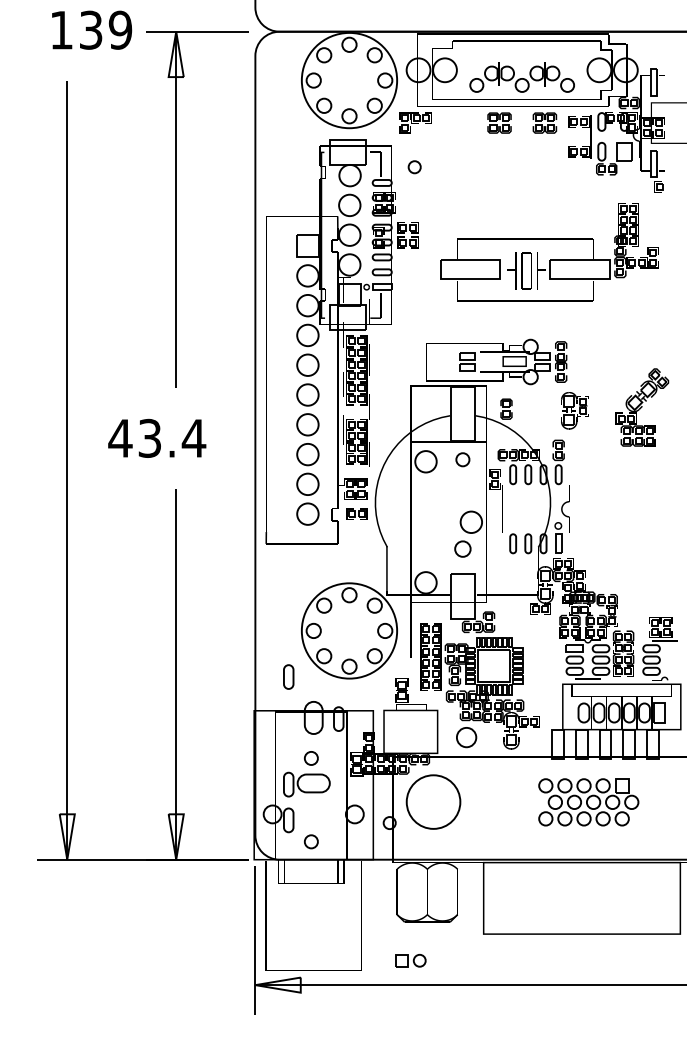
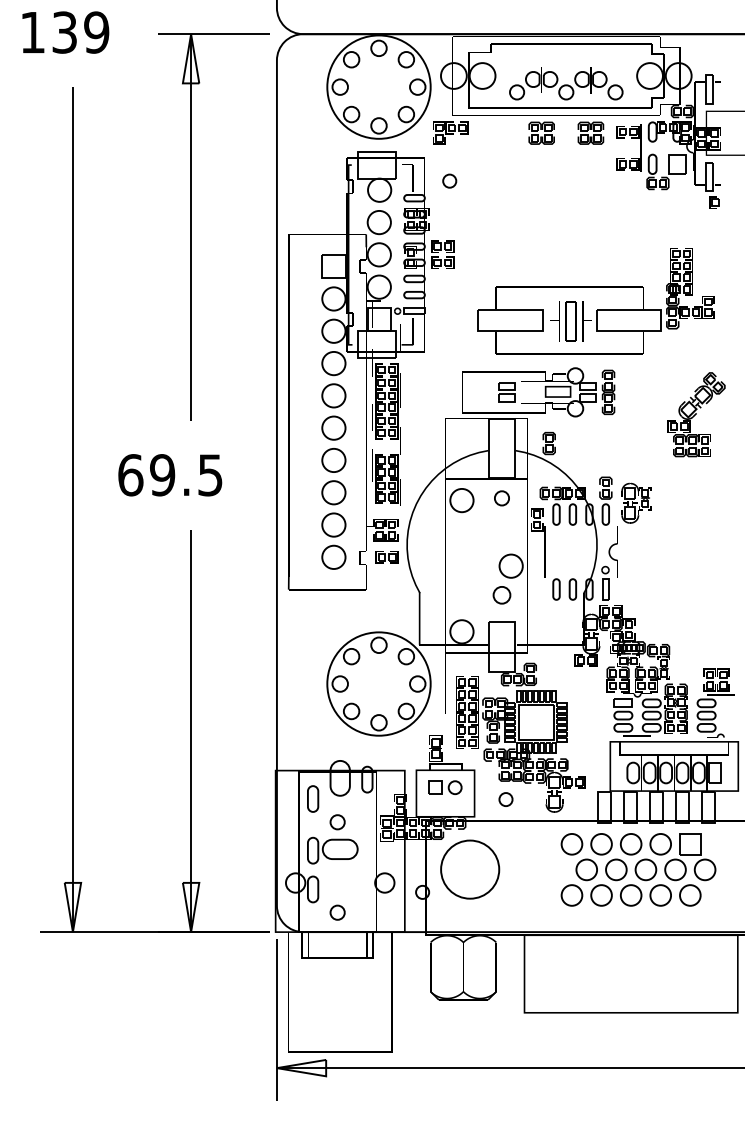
text: (91, 30) -> (65, 32), moved
part: (549, 252) -> (595, 301), moved
part: (642, 407) -> (696, 414), moved
part: (574, 410) -> (636, 502), moved
text: (157, 438) -> (170, 475), 43.4 -> 69.5
part: (289, 676) -> (313, 798), moved
circle: (466, 737) -> (505, 799), size x0.62
part: (588, 801) -> (638, 869), size x1.43
part: (410, 960) -> (445, 787), moved

